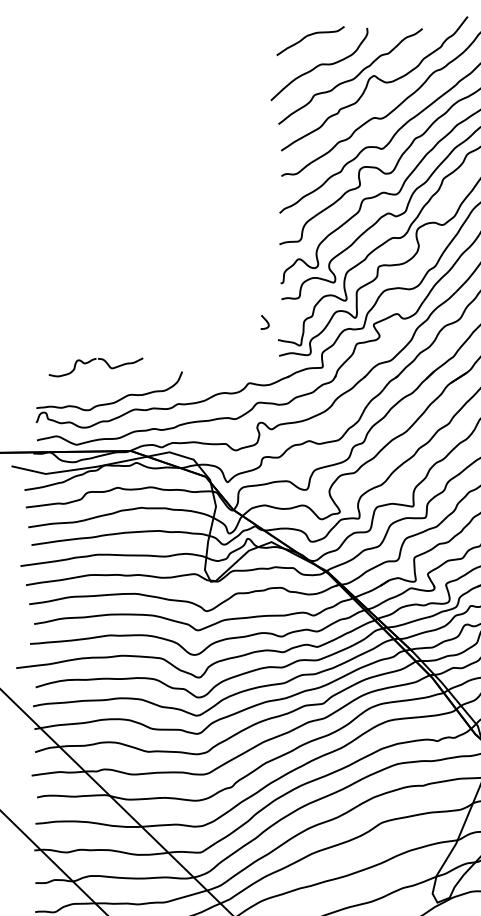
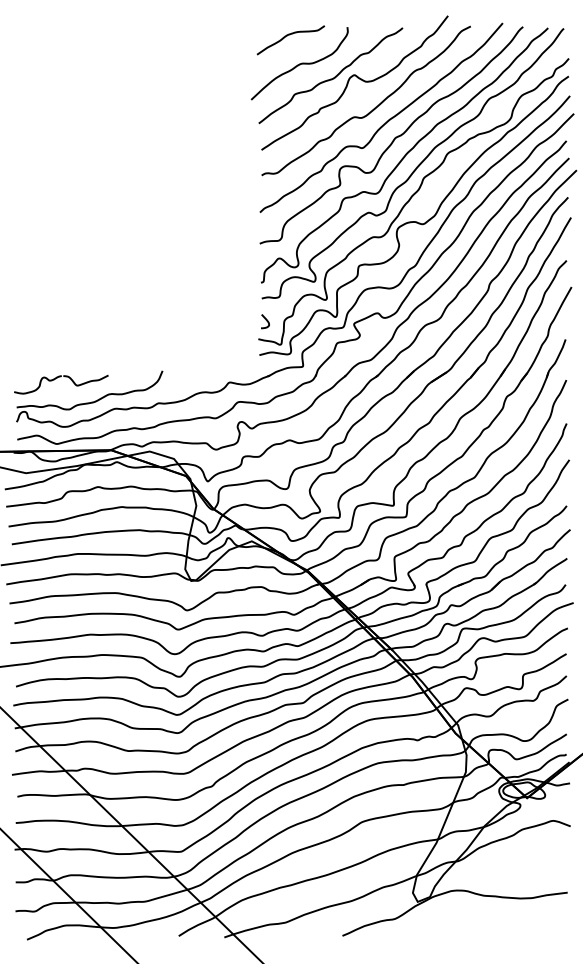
curve: (265, 321) -> (265, 320), moved
part: (95, 360) -> (60, 377), moved

